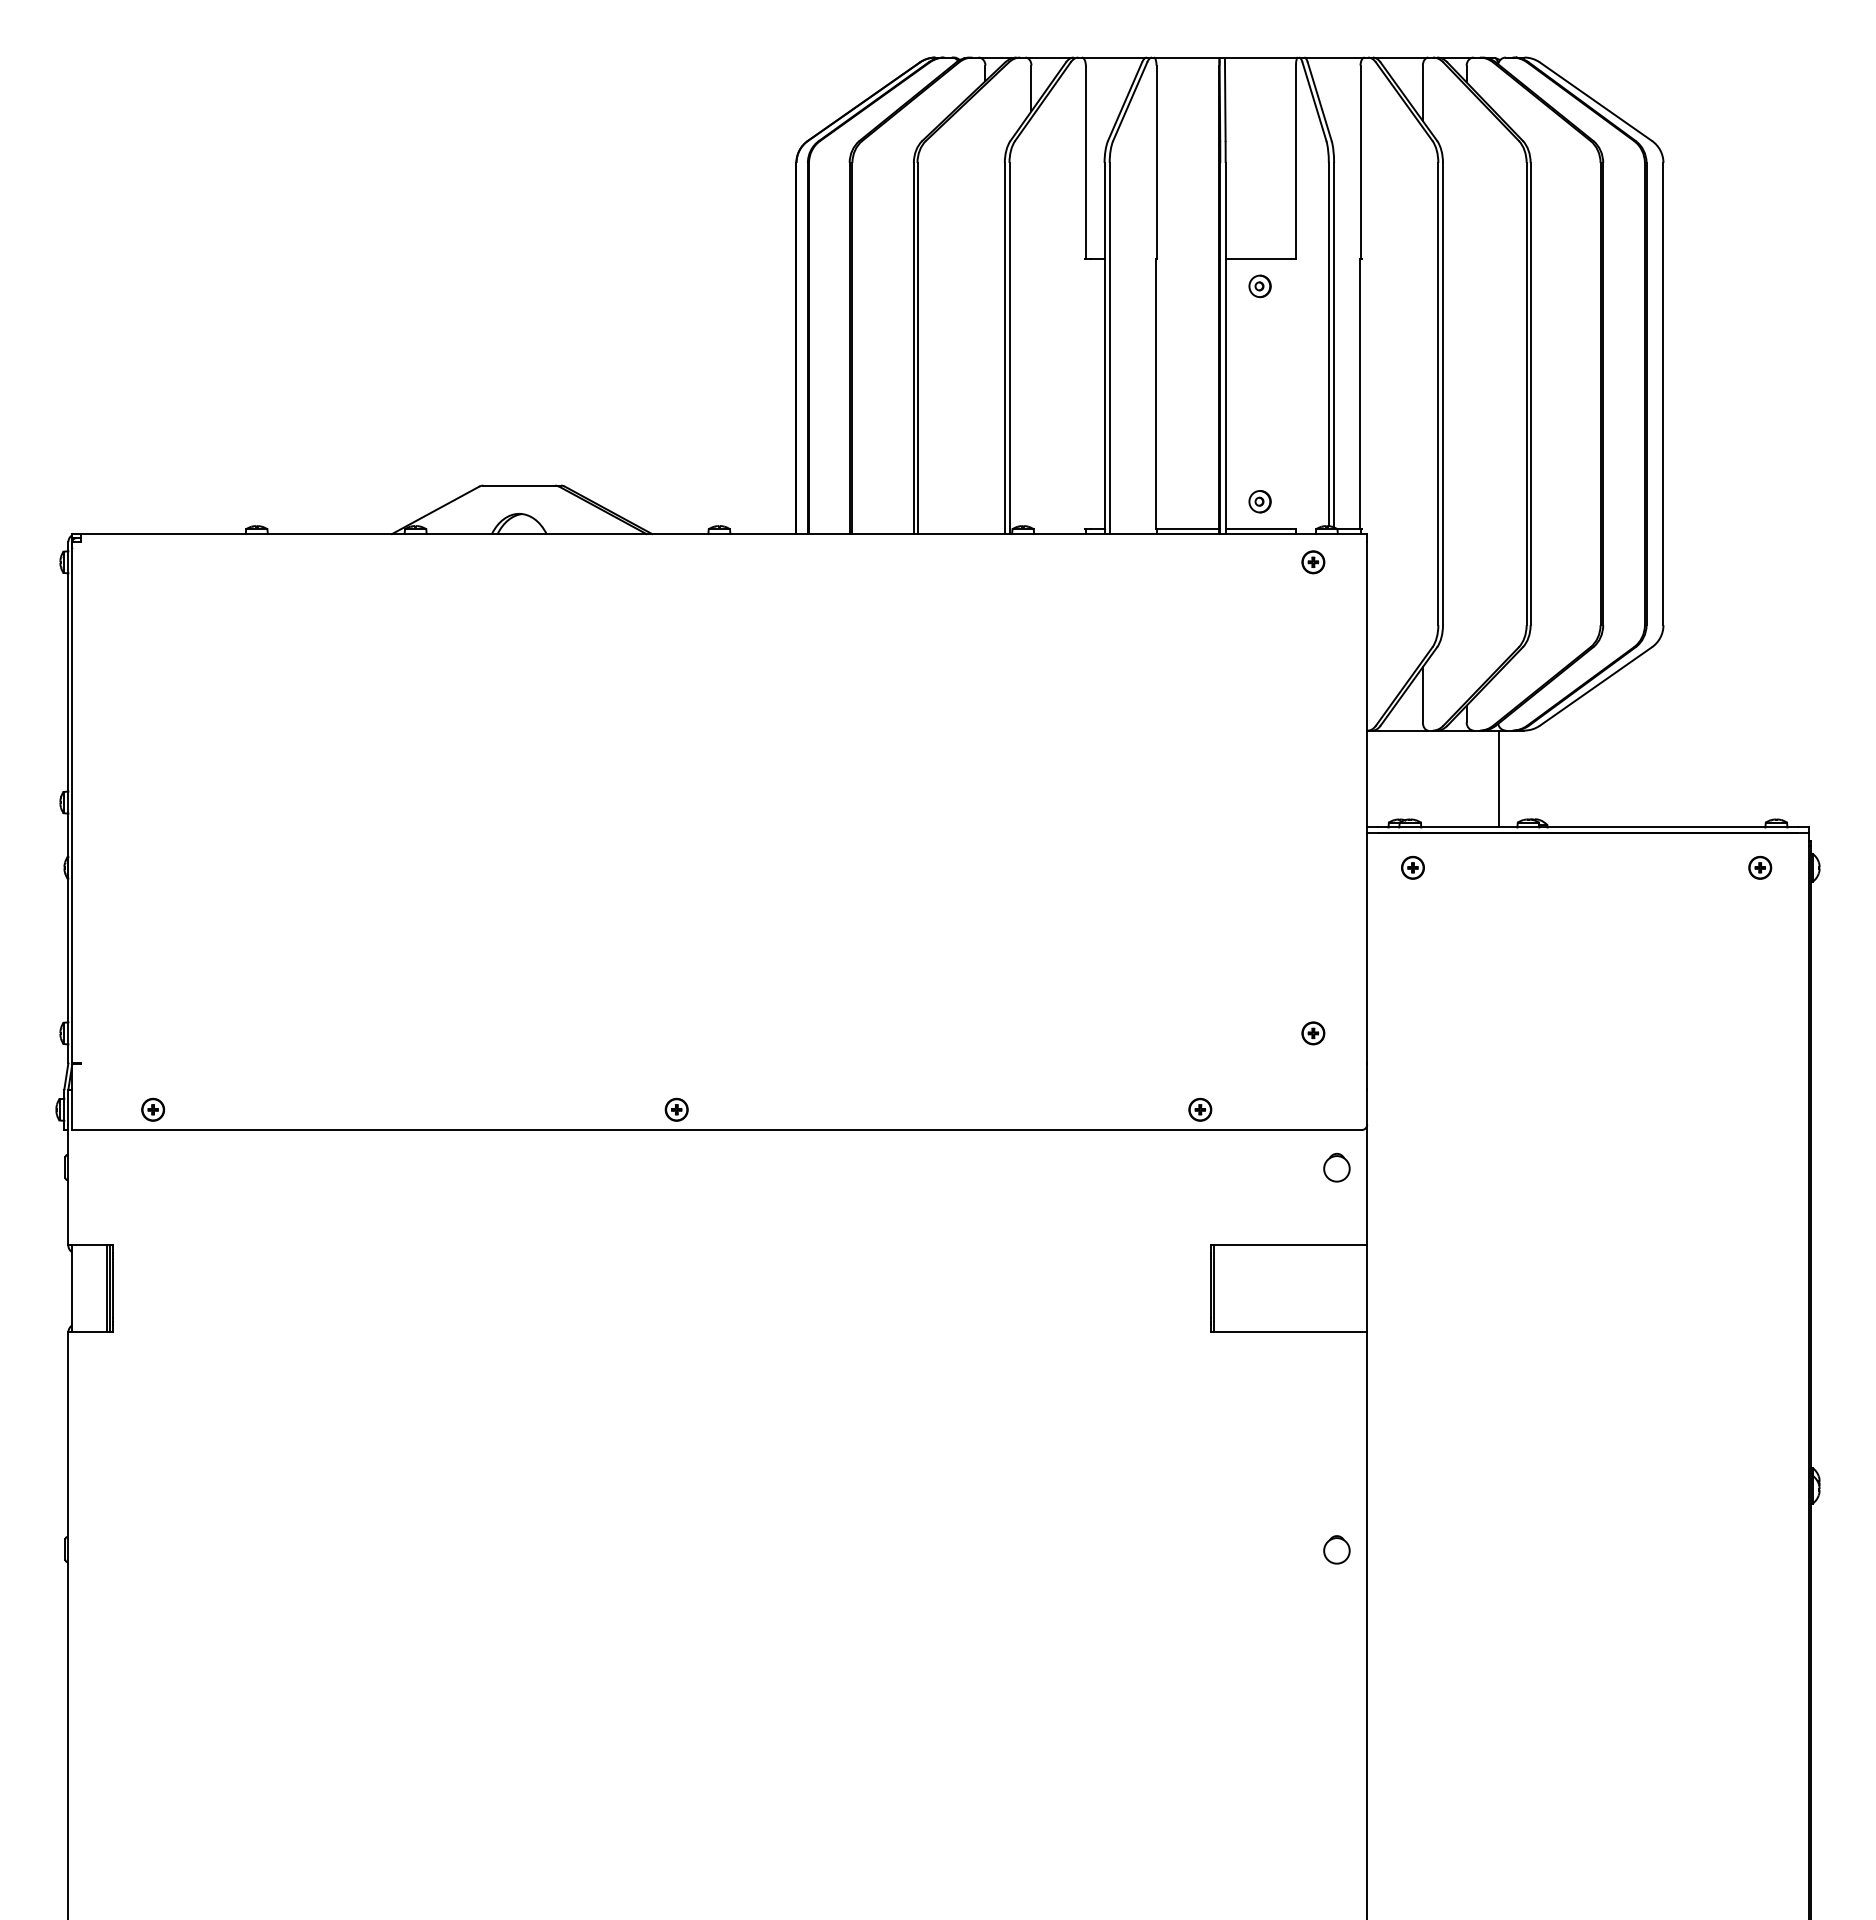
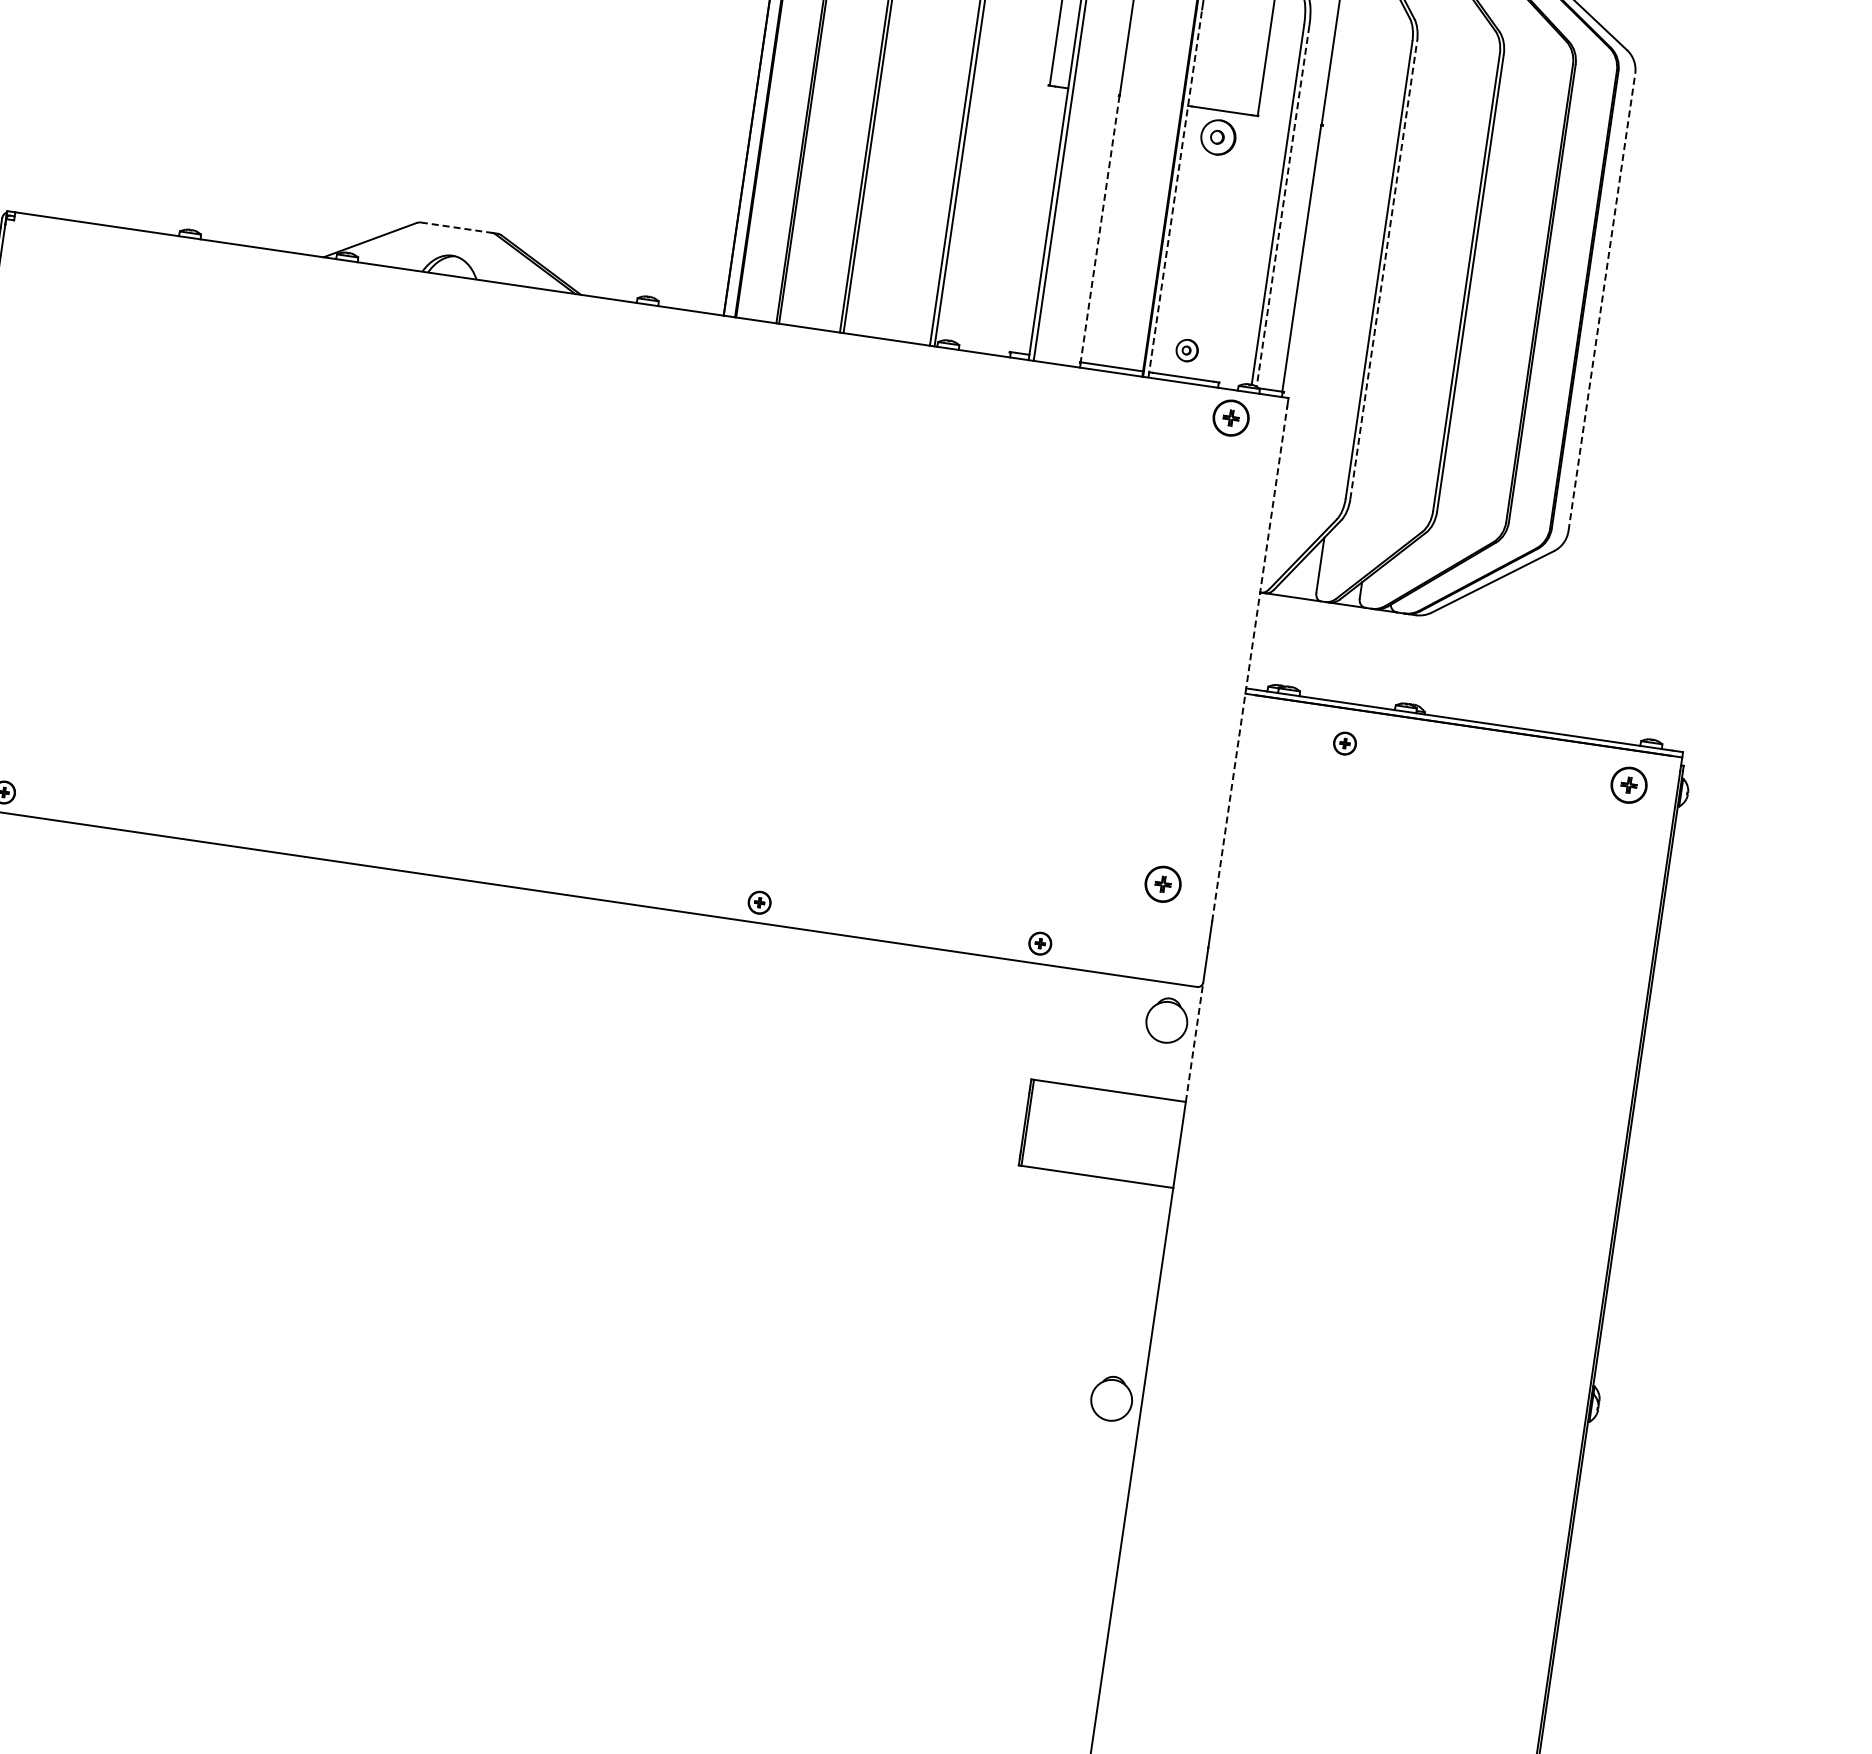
part: (1259, 286) -> (1217, 137), size x1.6
line: (1334, 345) -> (1283, 206), solid -> dashed
line: (1225, 348) -> (1175, 193), solid -> dashed
line: (1442, 393) -> (1383, 269), solid -> dashed
line: (1663, 393) -> (1602, 301), solid -> dashed
line: (1156, 394) -> (1100, 229), solid -> dashed
line: (519, 485) -> (456, 227), solid -> dashed
part: (1313, 562) -> (1231, 418), size x1.6
line: (1499, 778) -> (1384, 659), removed
line: (1367, 802) -> (1250, 663), solid -> dashed
part: (1412, 867) -> (1344, 743), moved
part: (1760, 867) -> (1629, 784), size x1.6
part: (1313, 1033) -> (1163, 884), size x1.6
part: (676, 1109) -> (759, 902), moved
part: (1336, 1167) -> (1166, 1020), size x1.6
line: (1367, 1184) -> (1194, 1041), solid -> dashed
part: (1336, 1549) -> (1111, 1398), size x1.6

